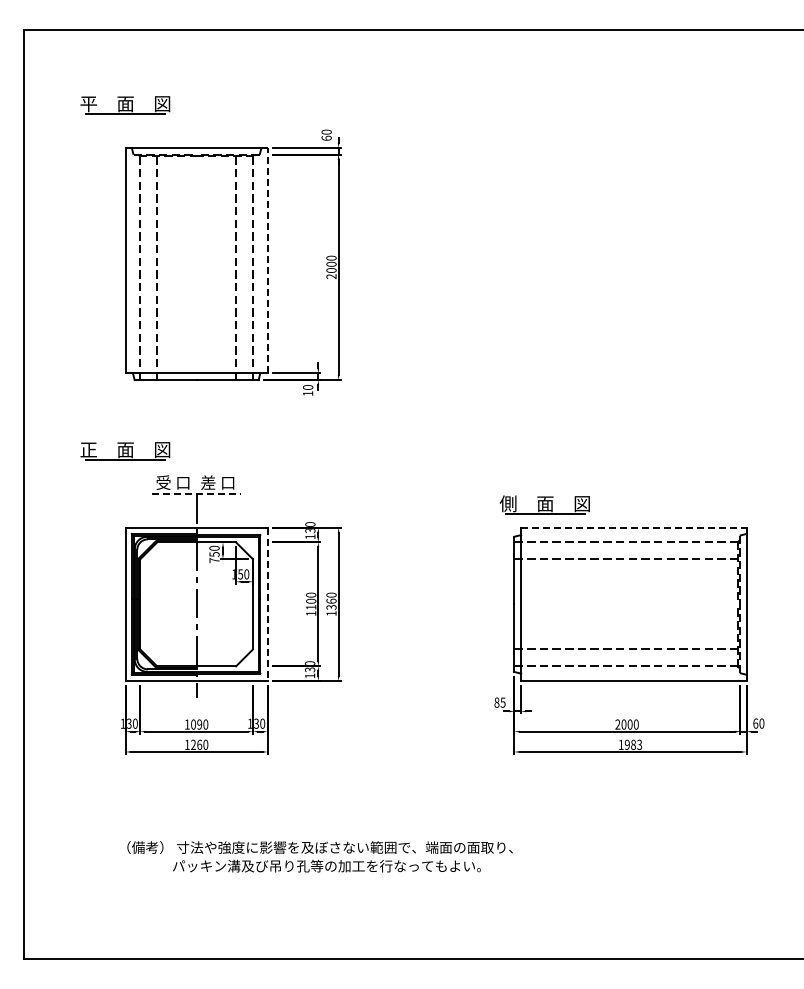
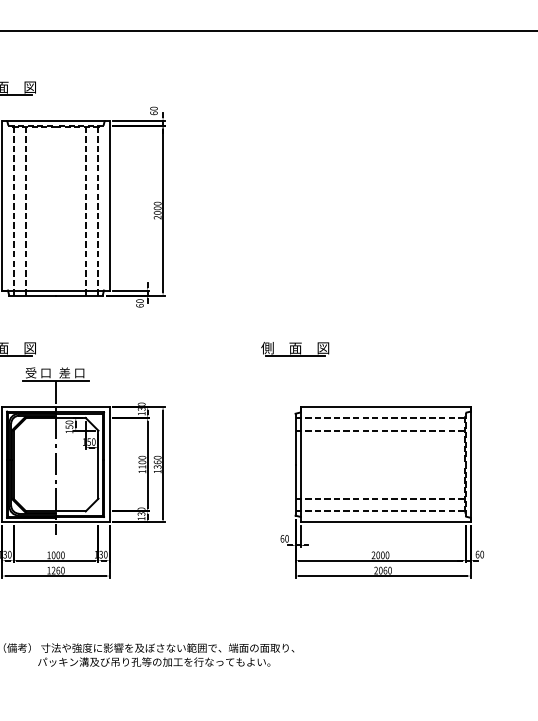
line: (267, 260) -> (109, 205), dashed -> solid
text: (308, 393) -> (140, 305), 10 -> 60
line: (197, 493) -> (56, 381), dashed -> solid
part: (544, 504) -> (294, 348), moved
line: (633, 527) -> (385, 406), dashed -> solid
text: (214, 560) -> (69, 431), 750 -> 150
line: (267, 604) -> (109, 464), dashed -> solid
text: (499, 702) -> (284, 538), 85 -> 60
text: (199, 724) -> (58, 555), 1090 -> 1000
text: (630, 744) -> (383, 570), 1983 -> 2060

